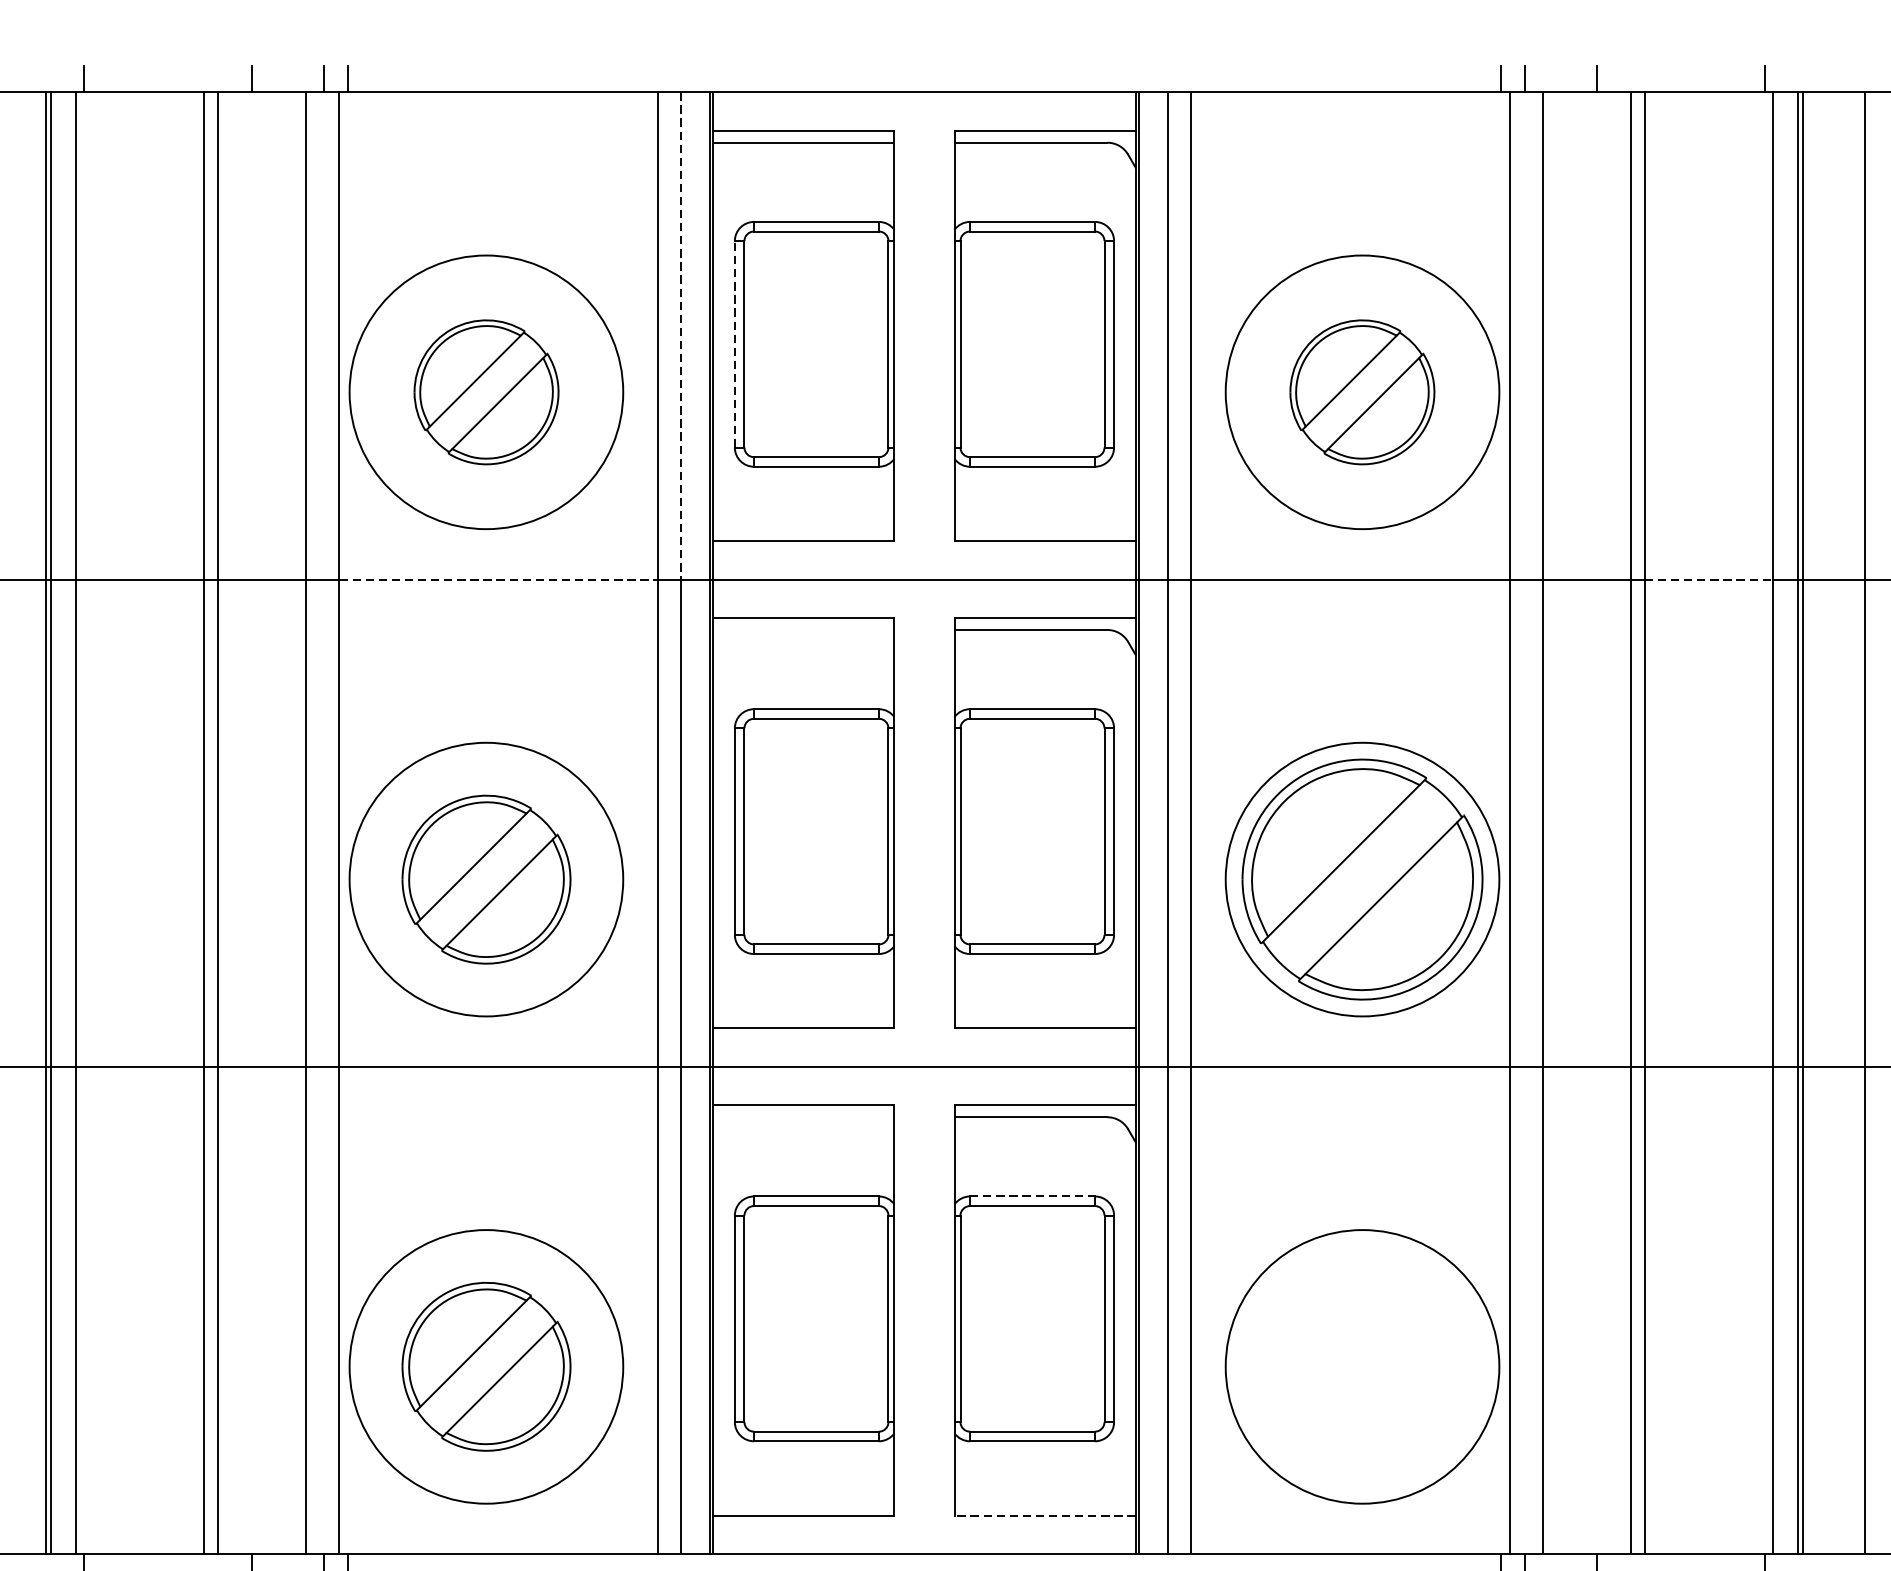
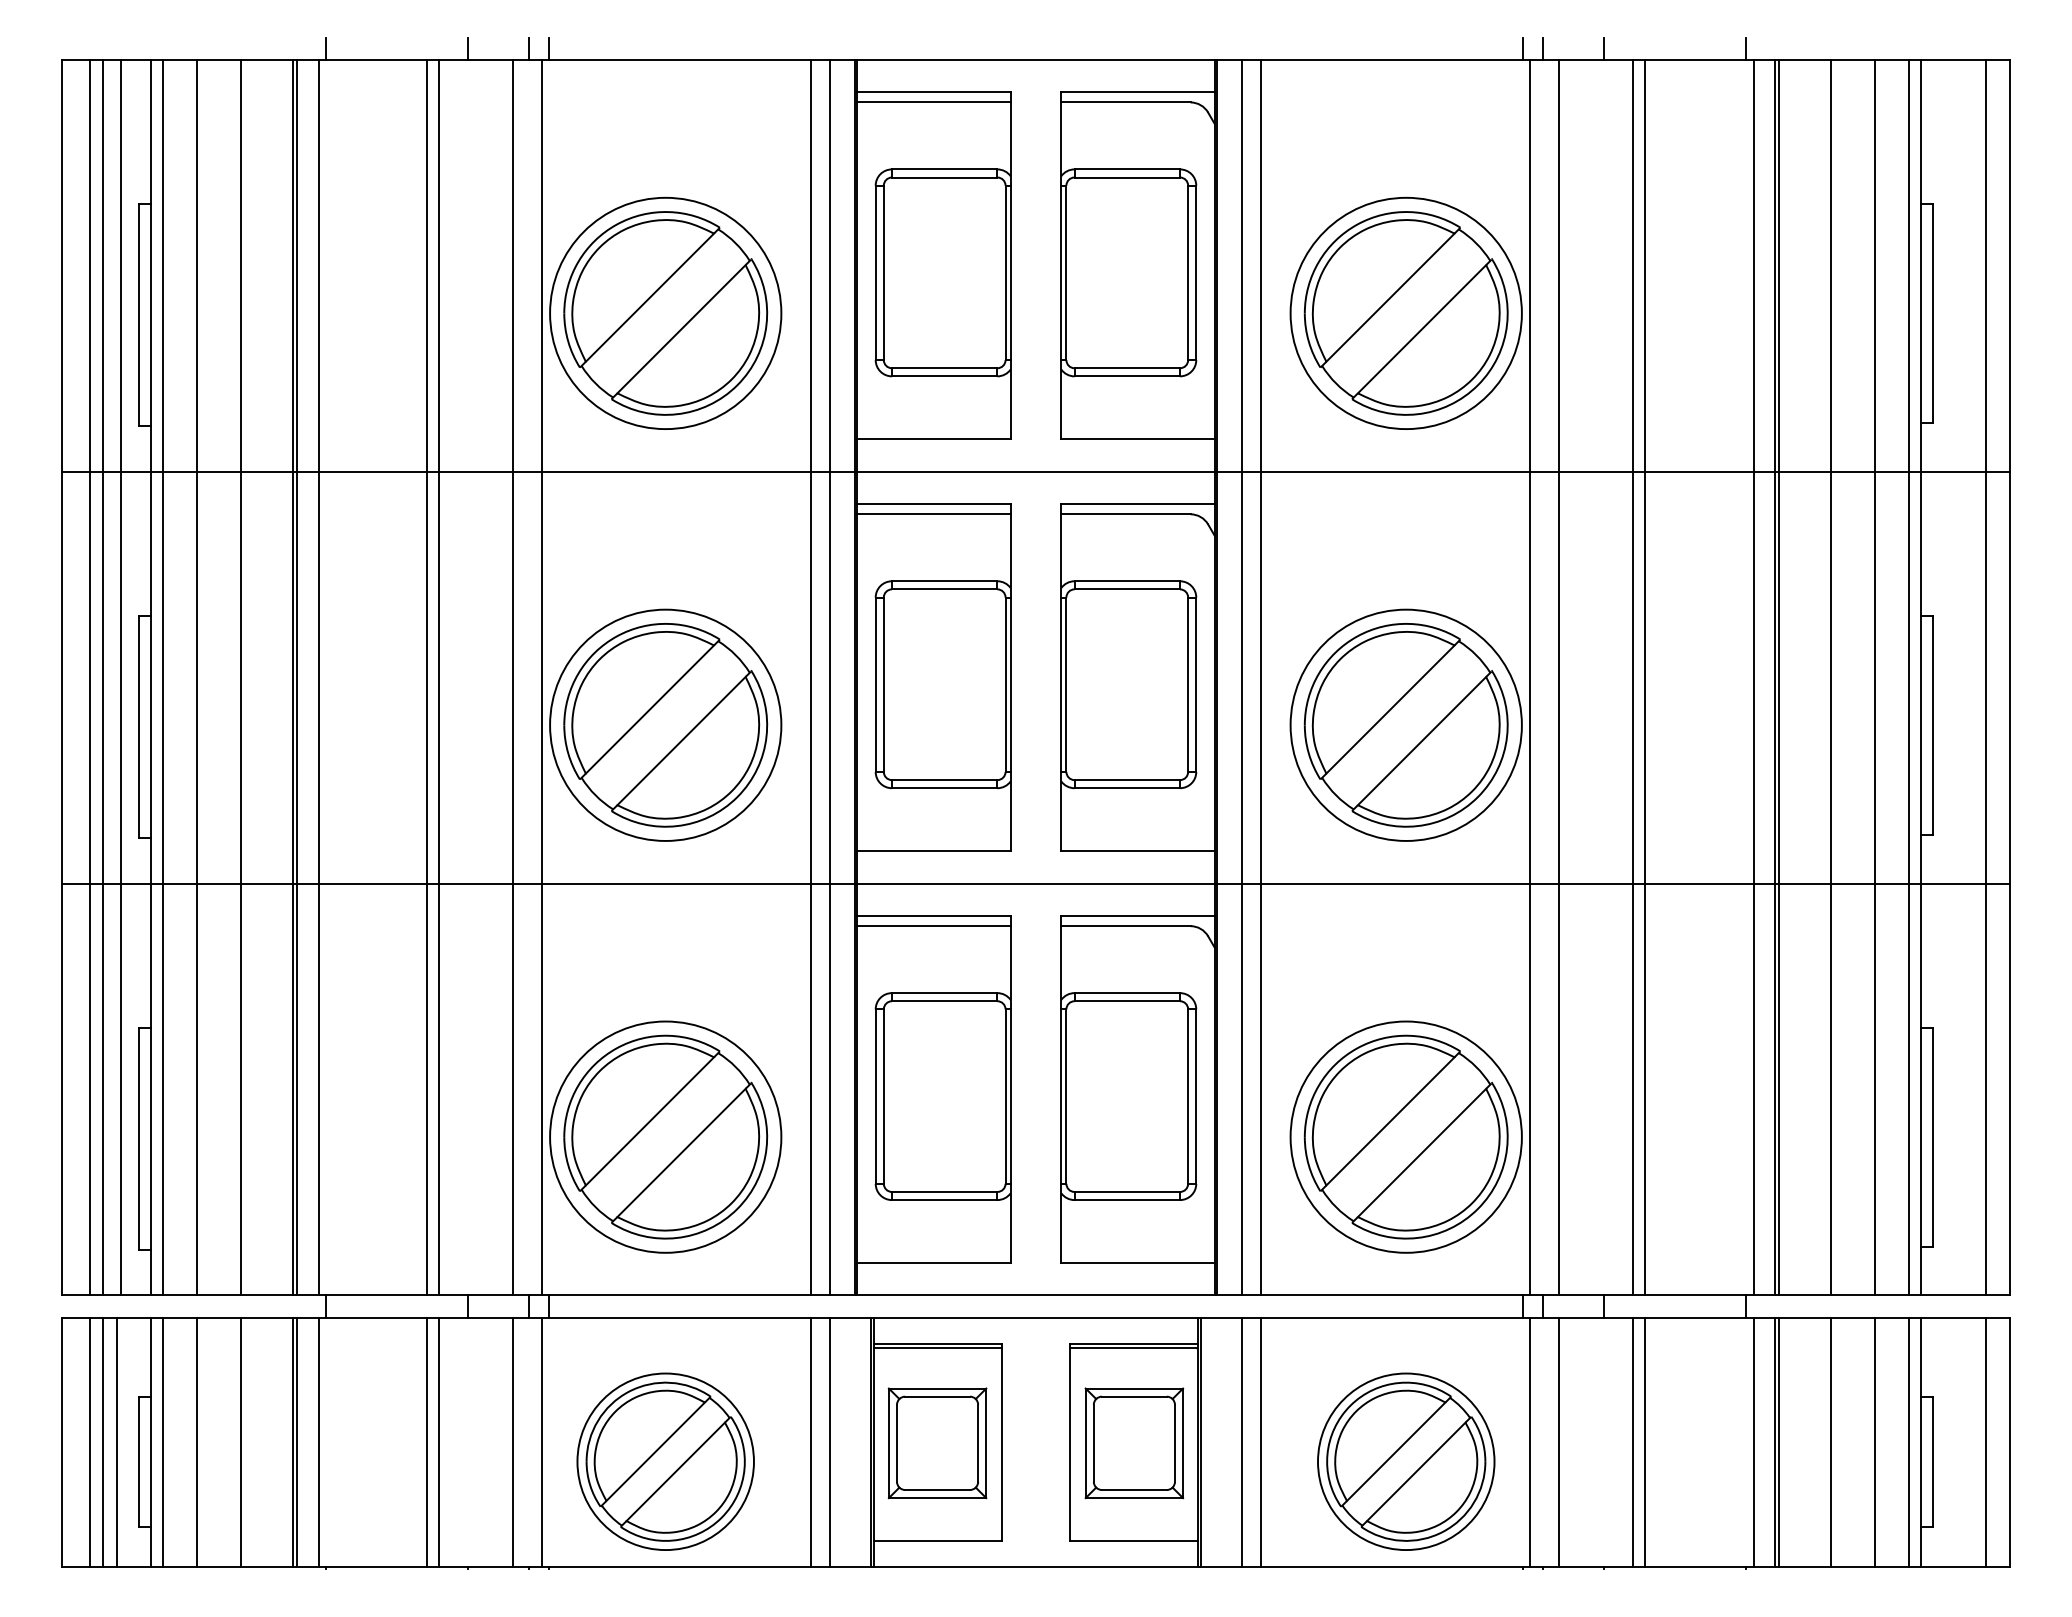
line: (680, 335) -> (829, 265), dashed -> solid
line: (734, 343) -> (875, 272), dashed -> solid
part: (486, 392) -> (665, 313), size x1.67
part: (1361, 392) -> (1405, 313), size x1.67
line: (499, 579) -> (676, 471), dashed -> solid
line: (1709, 579) -> (1699, 471), dashed -> solid
line: (803, 630) -> (933, 514), added
part: (486, 879) -> (665, 725), size x1.43
line: (803, 1117) -> (933, 926), added
line: (1032, 1196) -> (1127, 993), dashed -> solid
part: (486, 1366) -> (665, 1136), size x1.43
part: (1361, 1366) -> (1405, 1136), added
line: (1044, 1515) -> (1137, 1262), dashed -> solid

